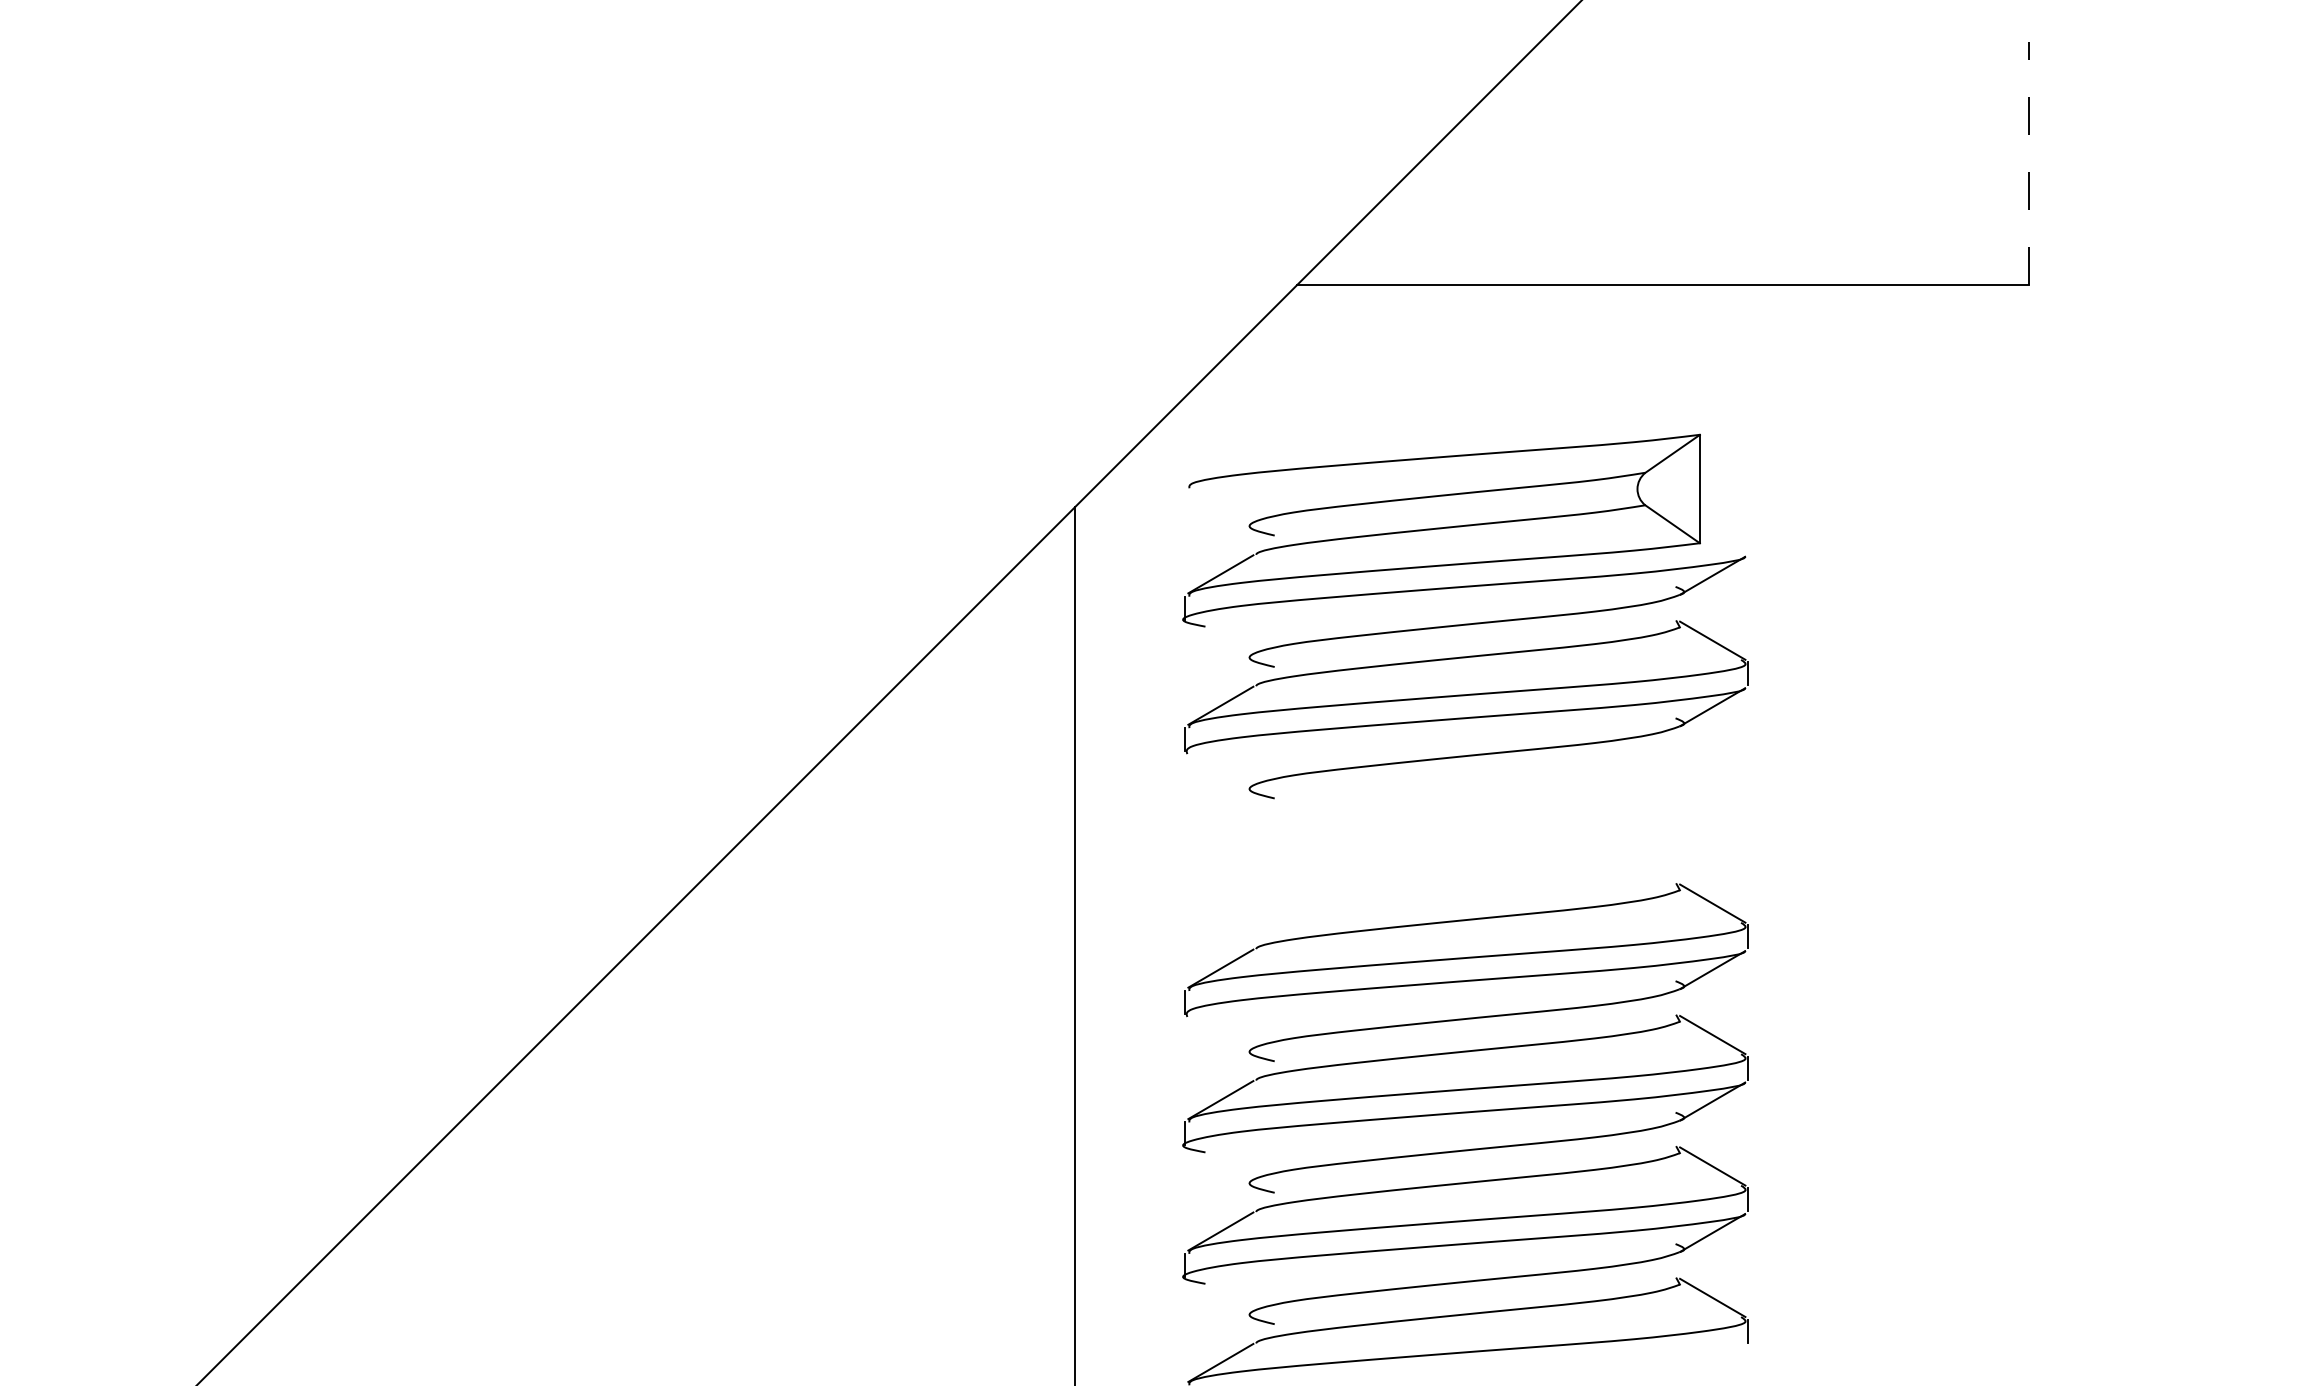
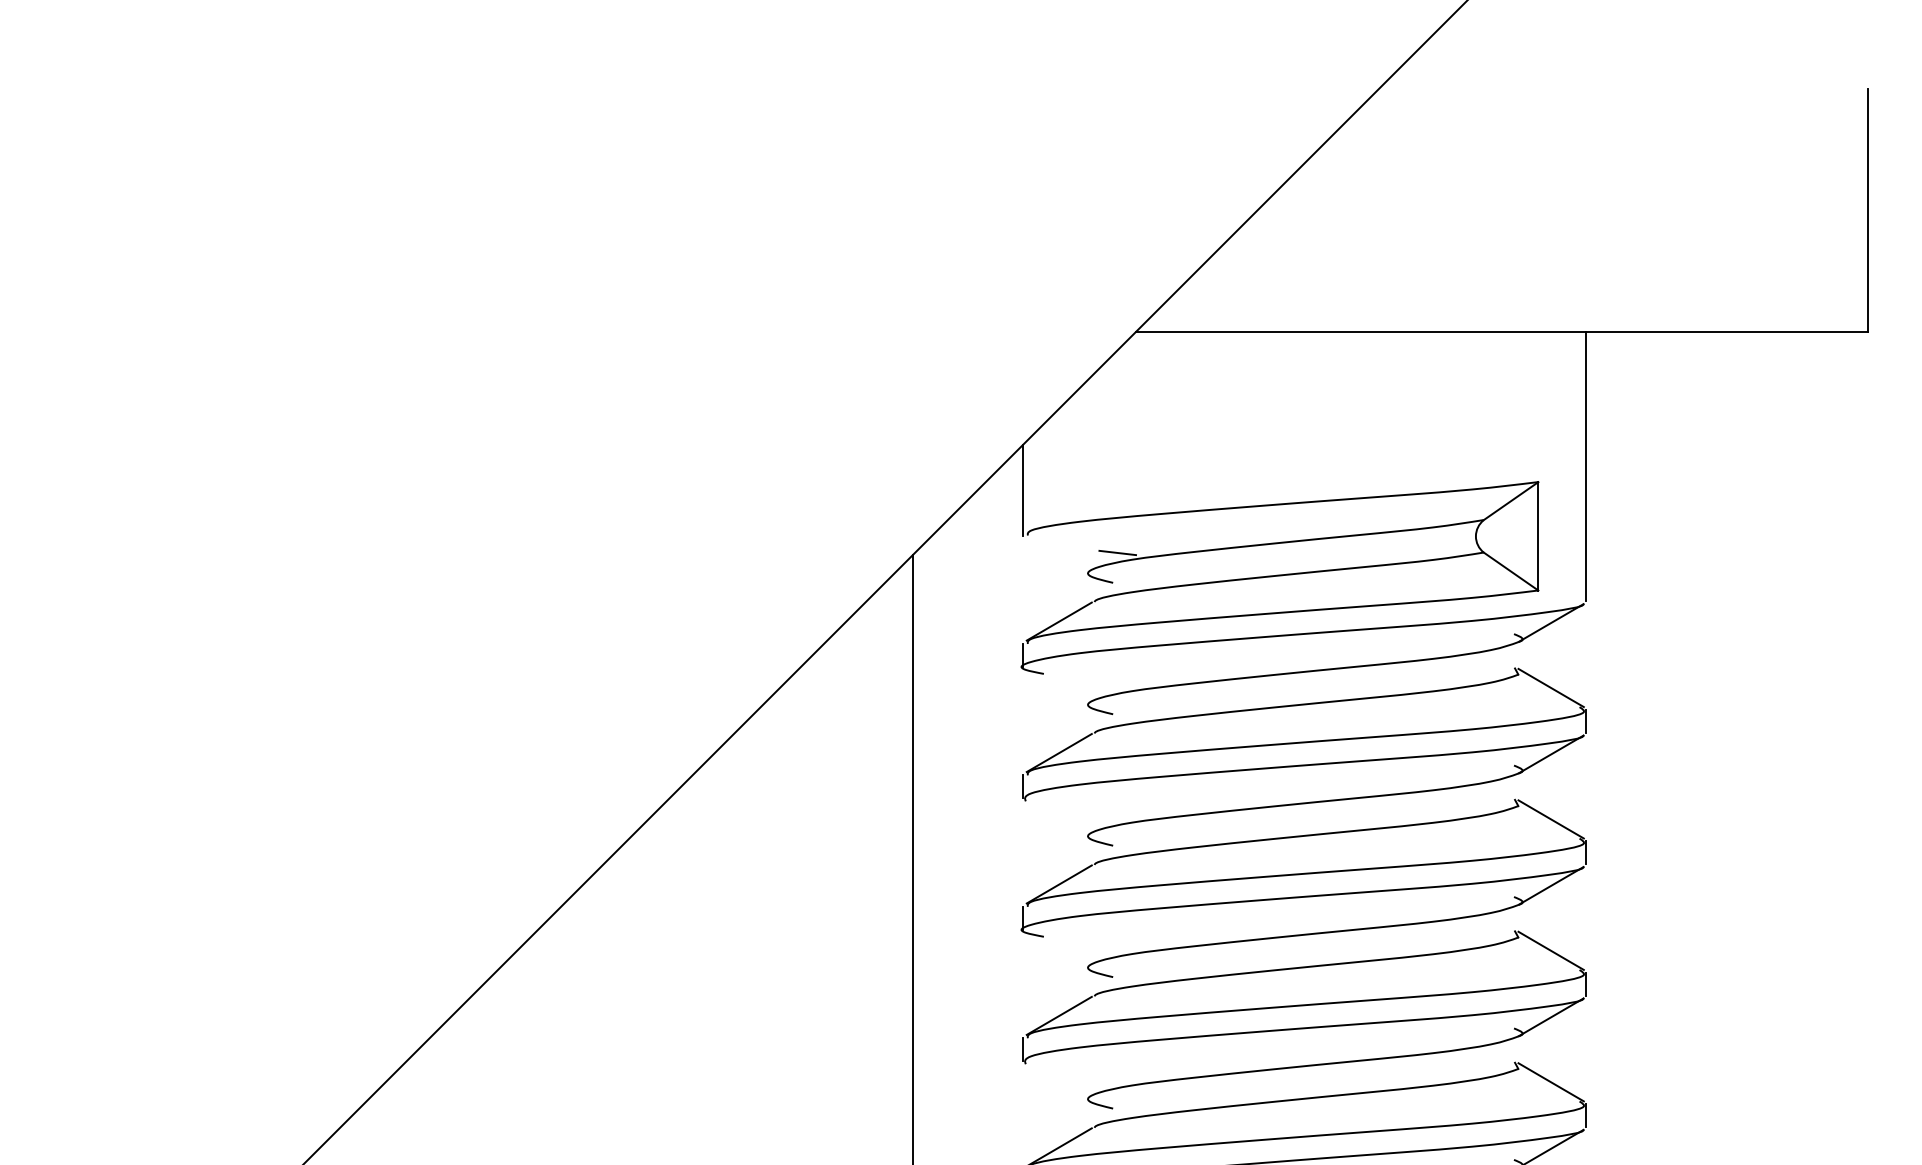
line: (2029, 163) -> (1867, 210), dashed -> solid
line: (1747, 419) -> (1585, 466), added
line: (1184, 442) -> (1022, 489), added
line: (1279, 505) -> (1117, 552), added
part: (1465, 848) -> (1303, 895), added

